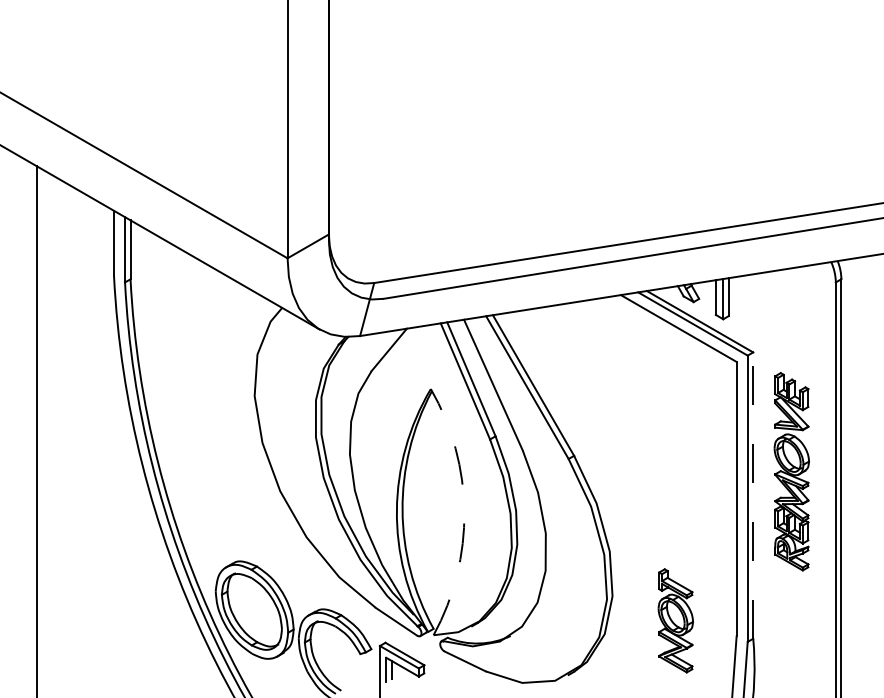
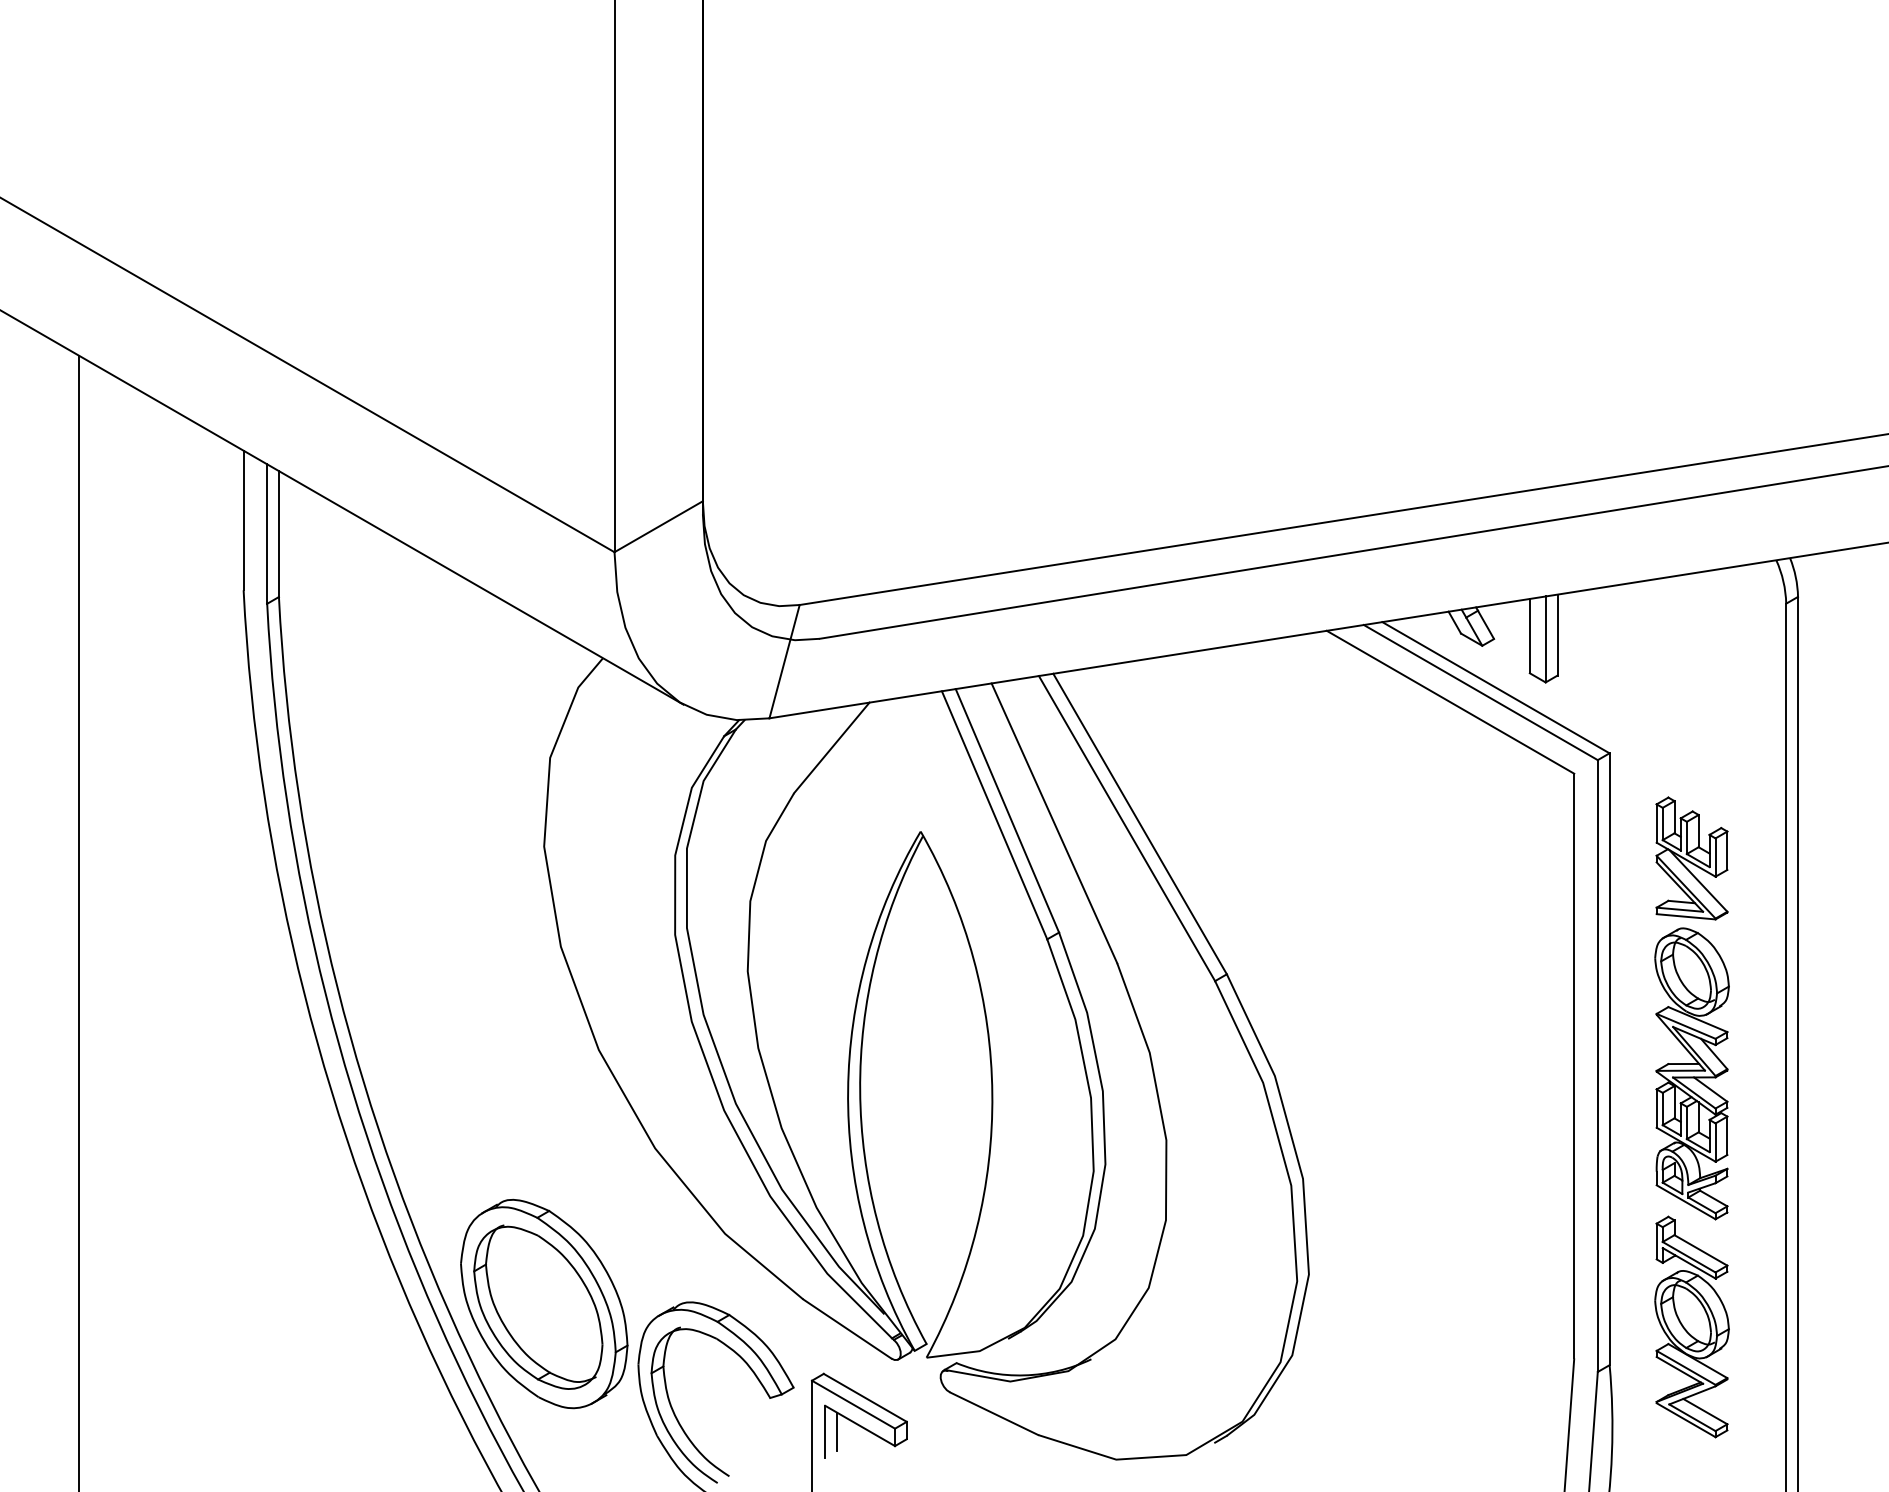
line: (753, 495) -> (1610, 1059), dashed -> solid
arc: (464, 511) -> (992, 1093), dashed -> solid
part: (675, 620) -> (1691, 1326), moved

